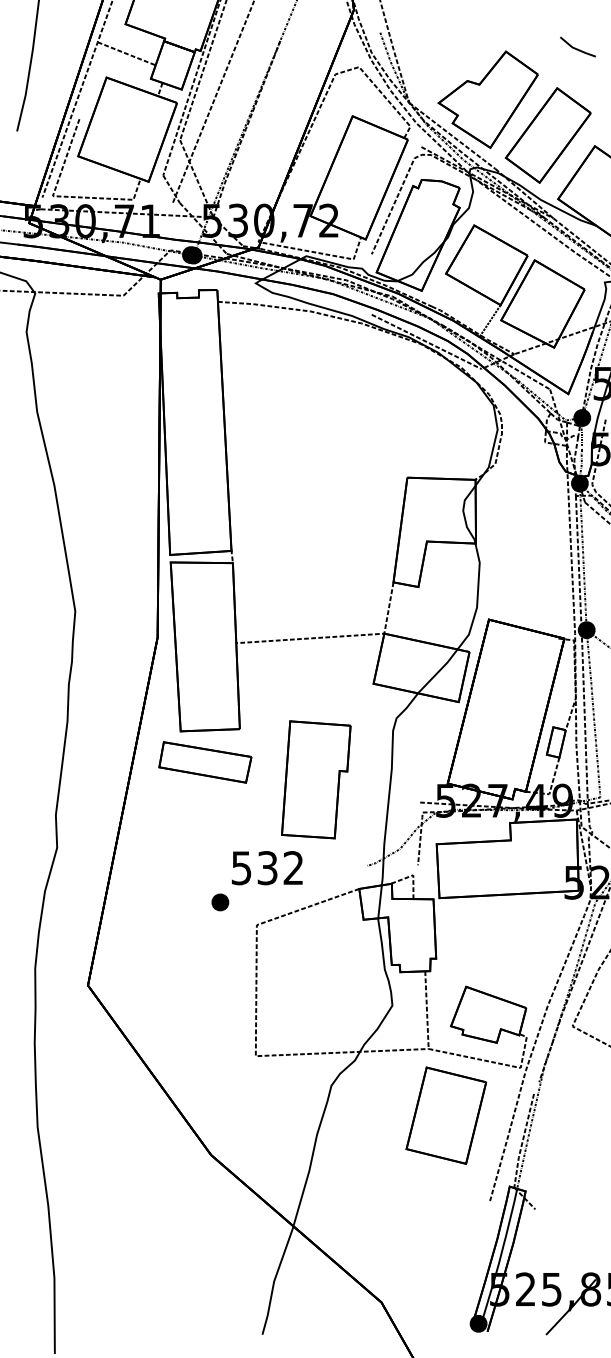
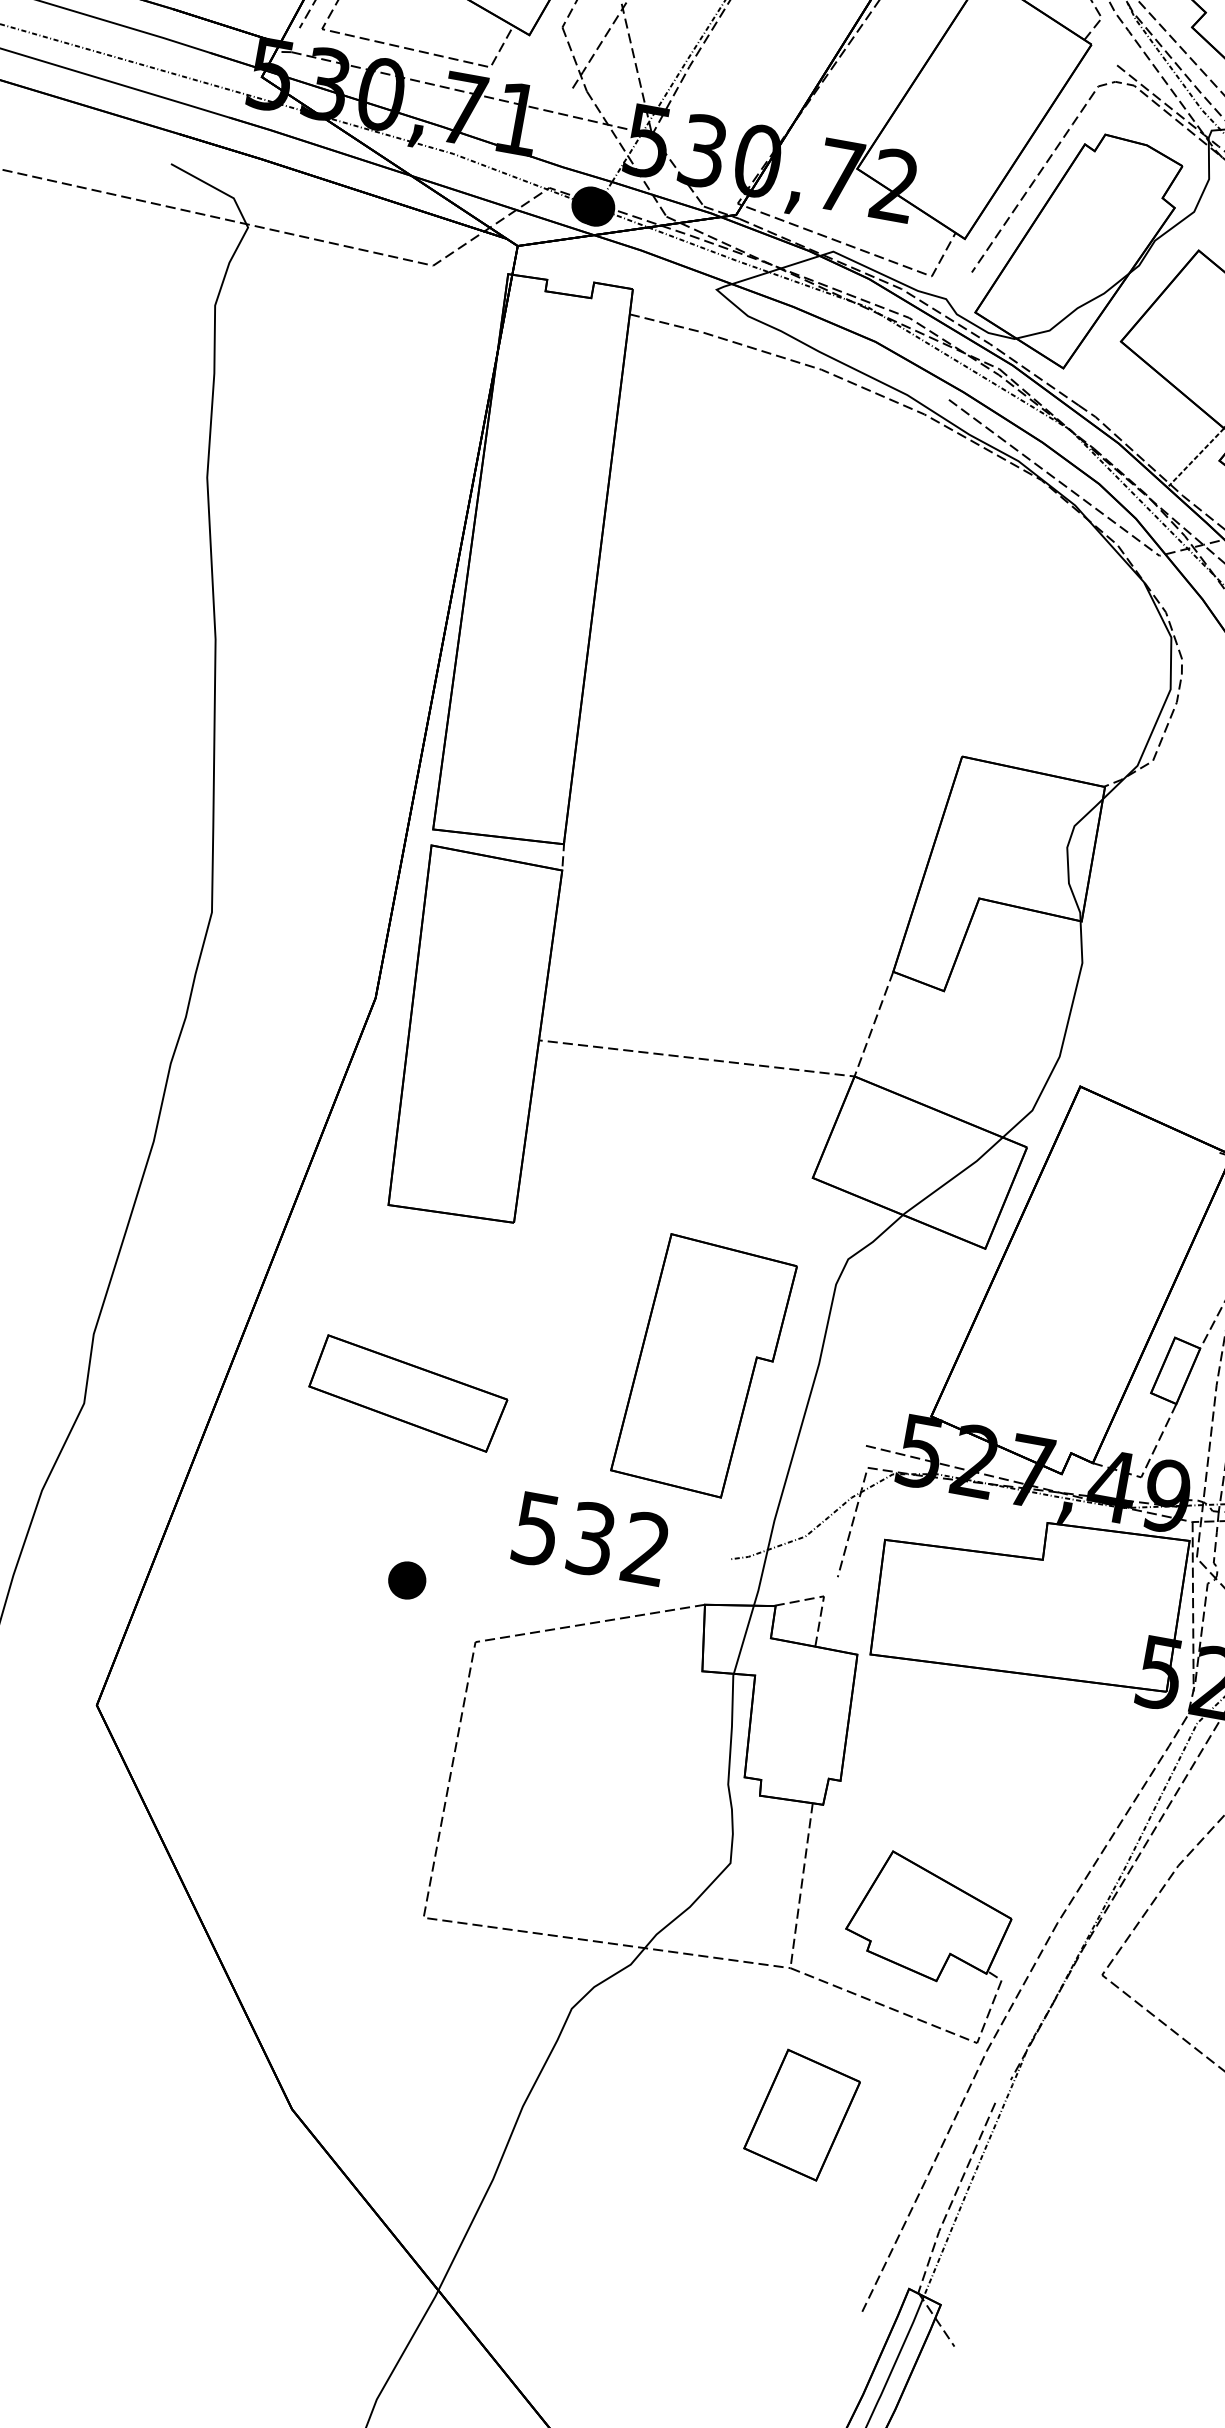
part: (205, 762) -> (408, 1393), moved
part: (316, 779) -> (704, 1366), moved
text: (266, 868) -> (588, 1539), moved
part: (445, 1115) -> (800, 2114), size x0.6

